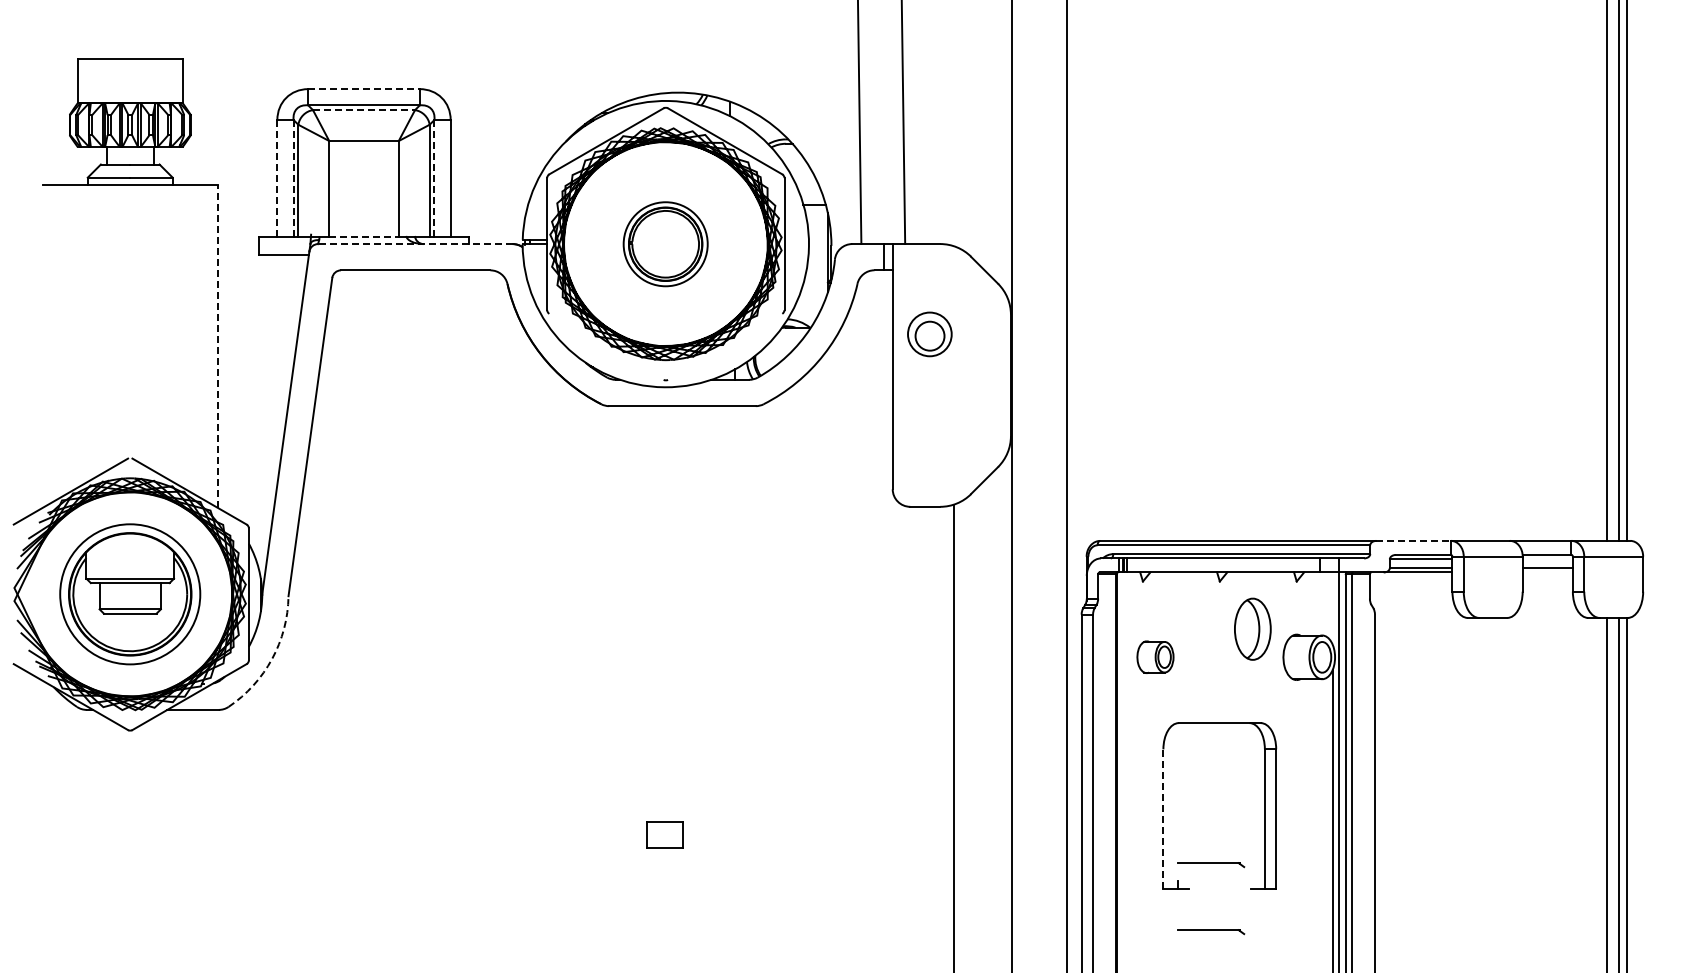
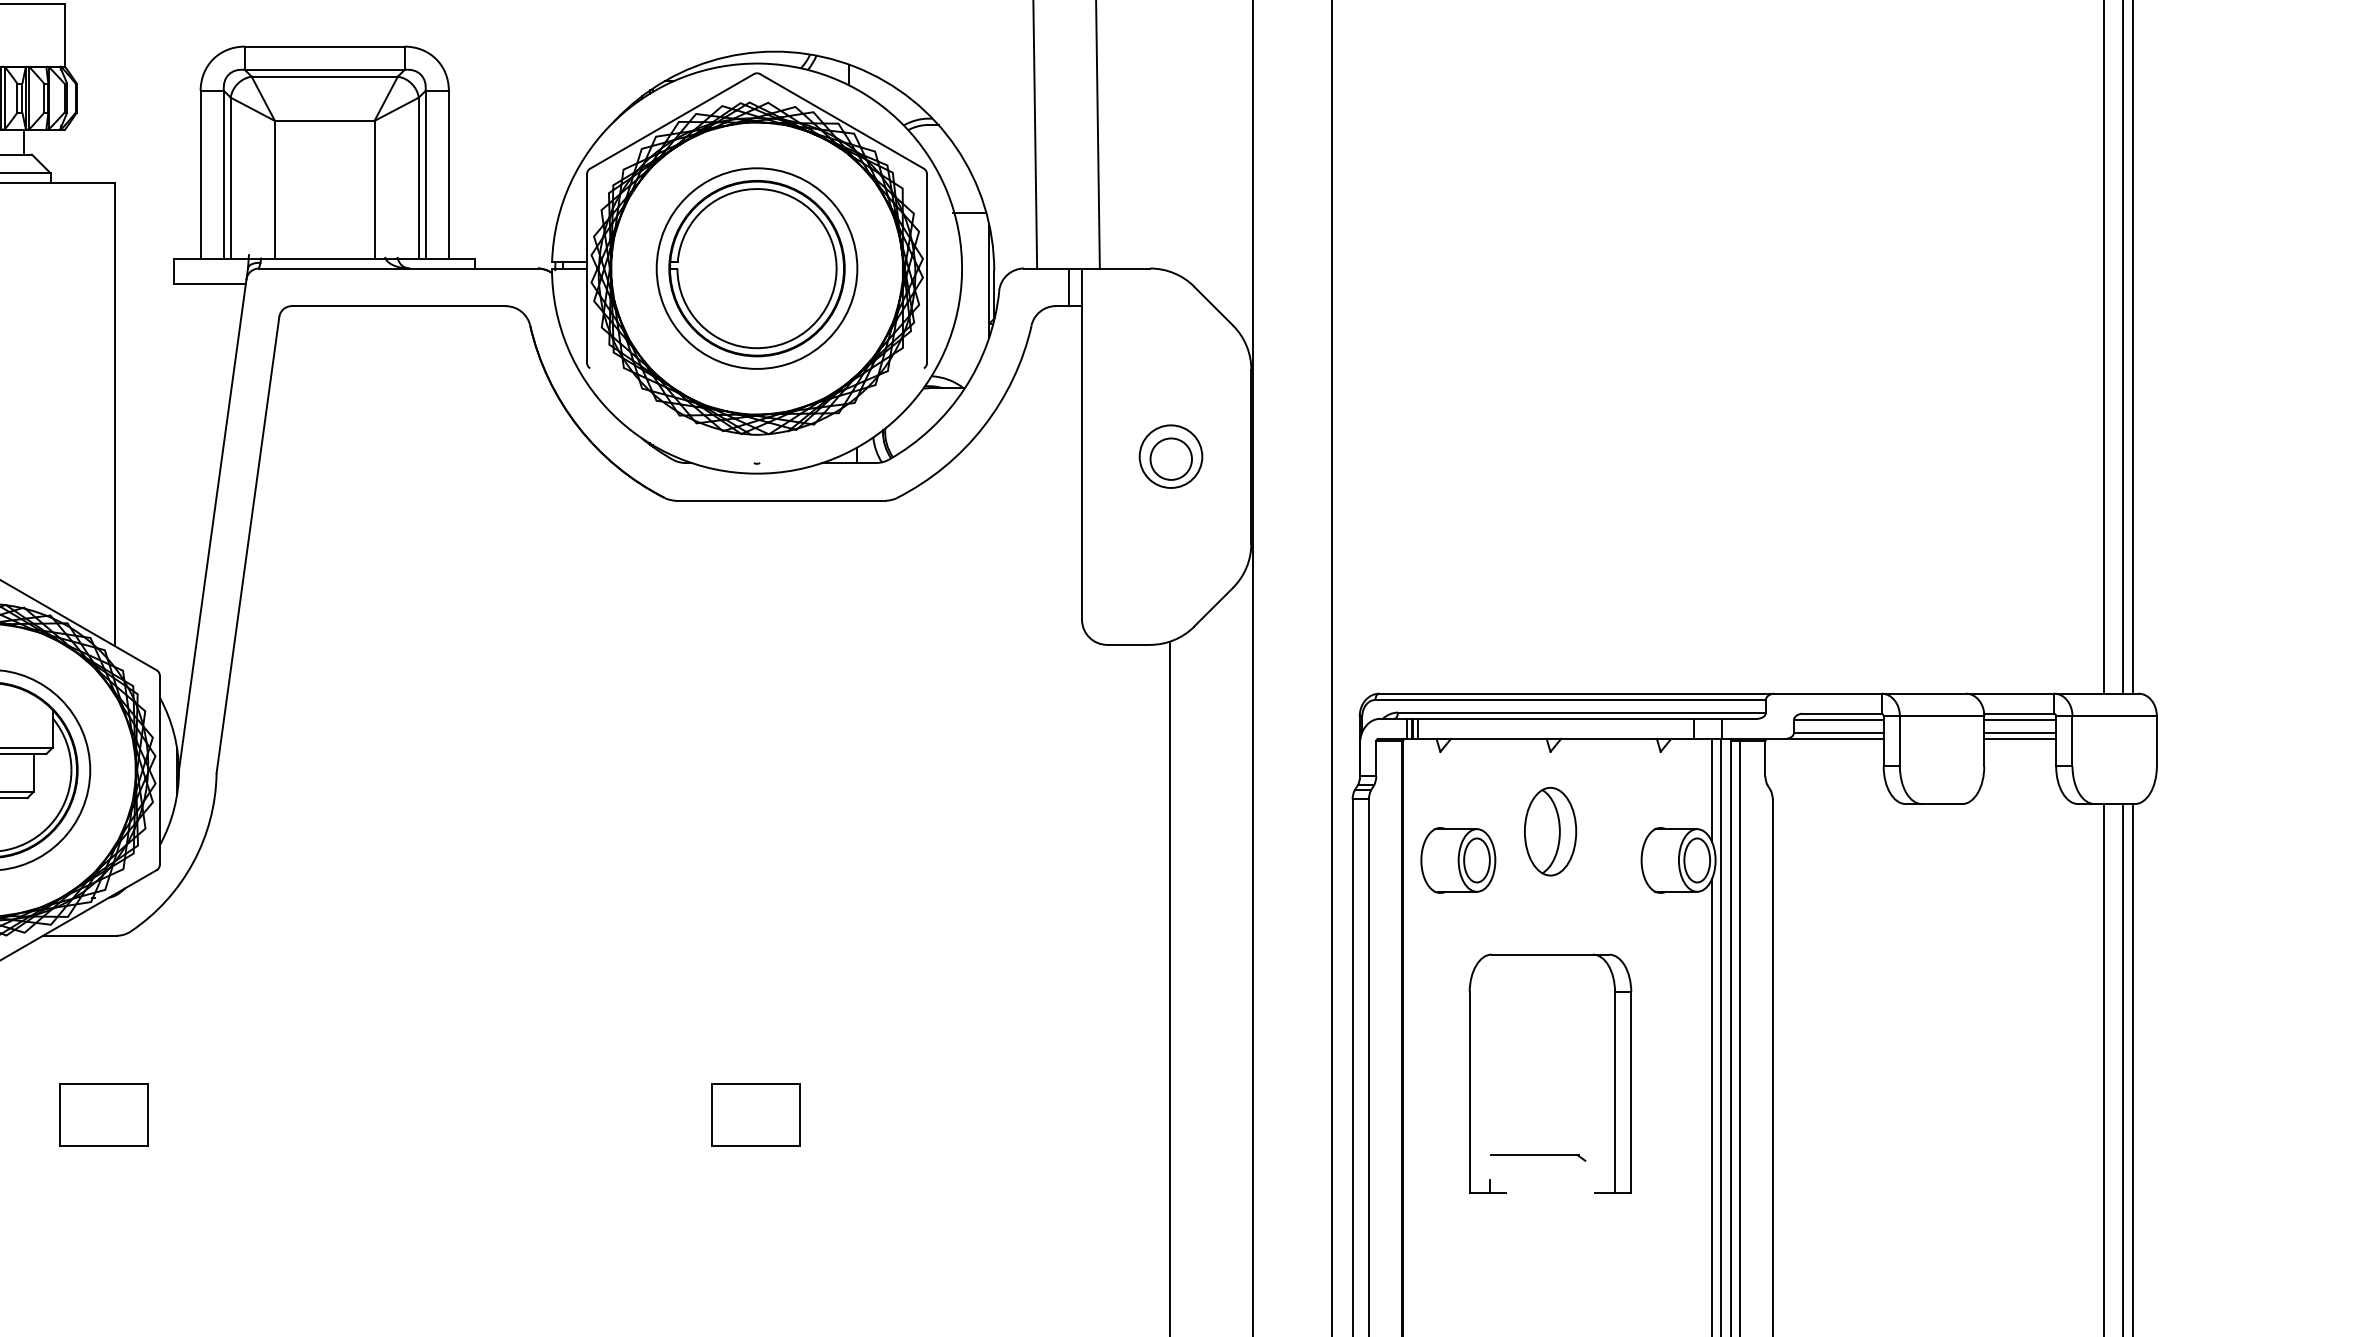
line: (364, 89) -> (325, 47), dashed -> solid
line: (364, 110) -> (325, 77), dashed -> solid
line: (277, 178) -> (200, 174), dashed -> solid
line: (293, 178) -> (223, 174), dashed -> solid
line: (434, 178) -> (425, 174), dashed -> solid
line: (364, 237) -> (325, 259), dashed -> solid
line: (414, 244) -> (397, 269), dashed -> solid
part: (665, 244) -> (756, 269), size x1.67
part: (929, 334) -> (1170, 456), moved
line: (217, 346) -> (114, 415), dashed -> solid
line: (1414, 540) -> (1829, 693), dashed -> solid
line: (1547, 559) -> (2019, 720), added
line: (1547, 572) -> (2019, 738), added
line: (1332, 608) -> (1711, 790), added
part: (1252, 628) -> (1550, 830), moved
part: (1155, 656) -> (1458, 859), size x1.43
arc: (272, 658) -> (193, 862), dashed -> solid
line: (1163, 818) -> (1469, 1091), dashed -> solid
part: (209, 834) -> (103, 1114), added
part: (664, 834) -> (755, 1114), size x1.67
part: (1211, 932) -> (1538, 1254), removed

